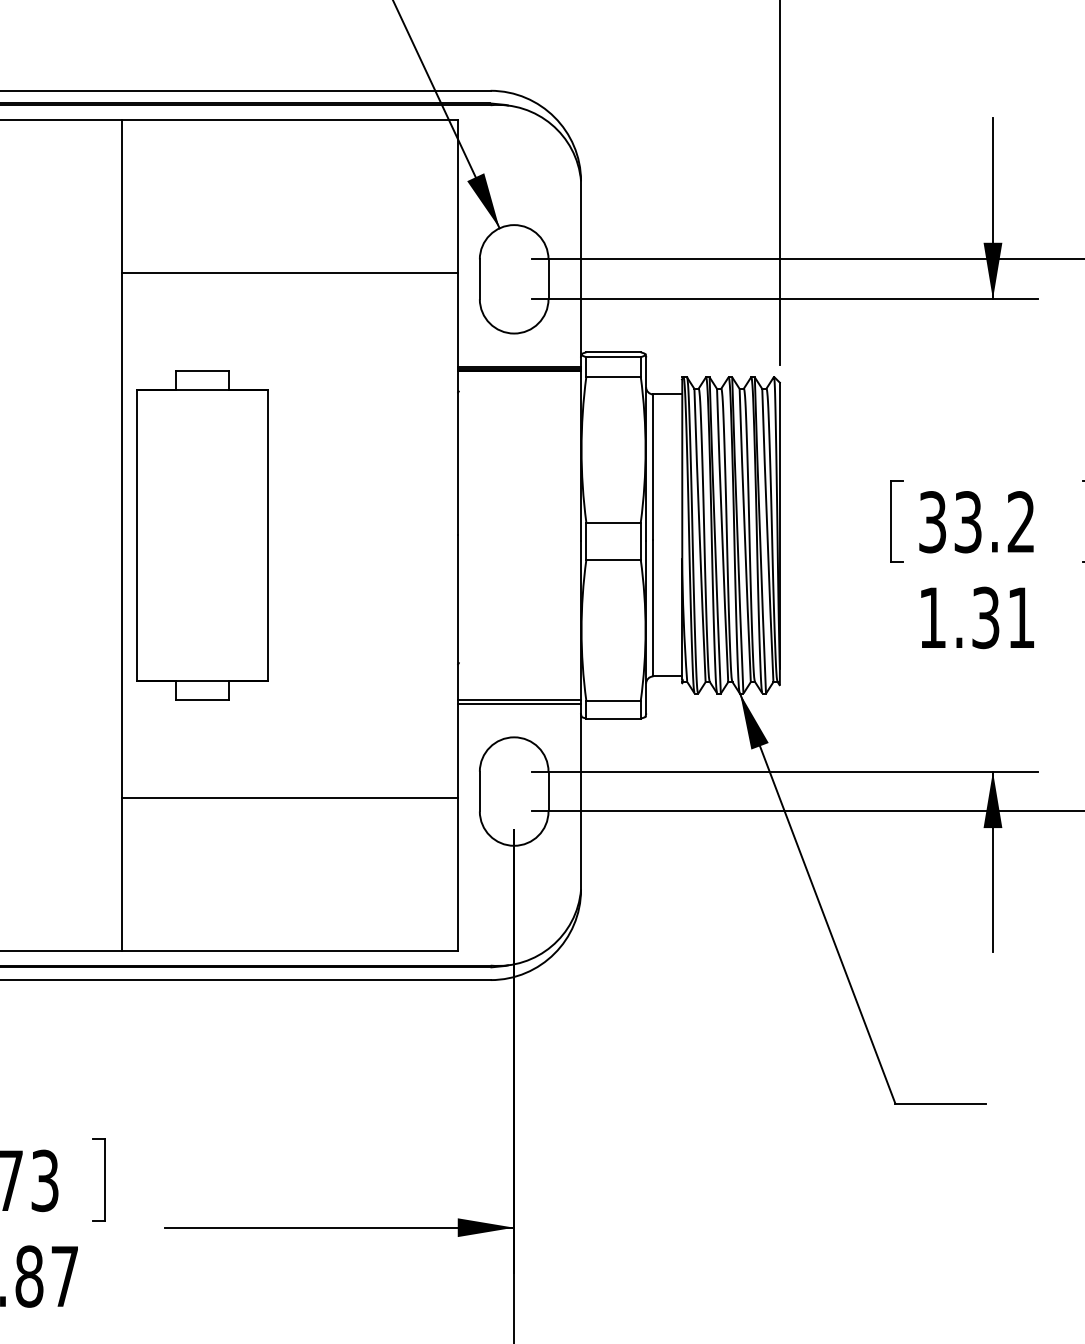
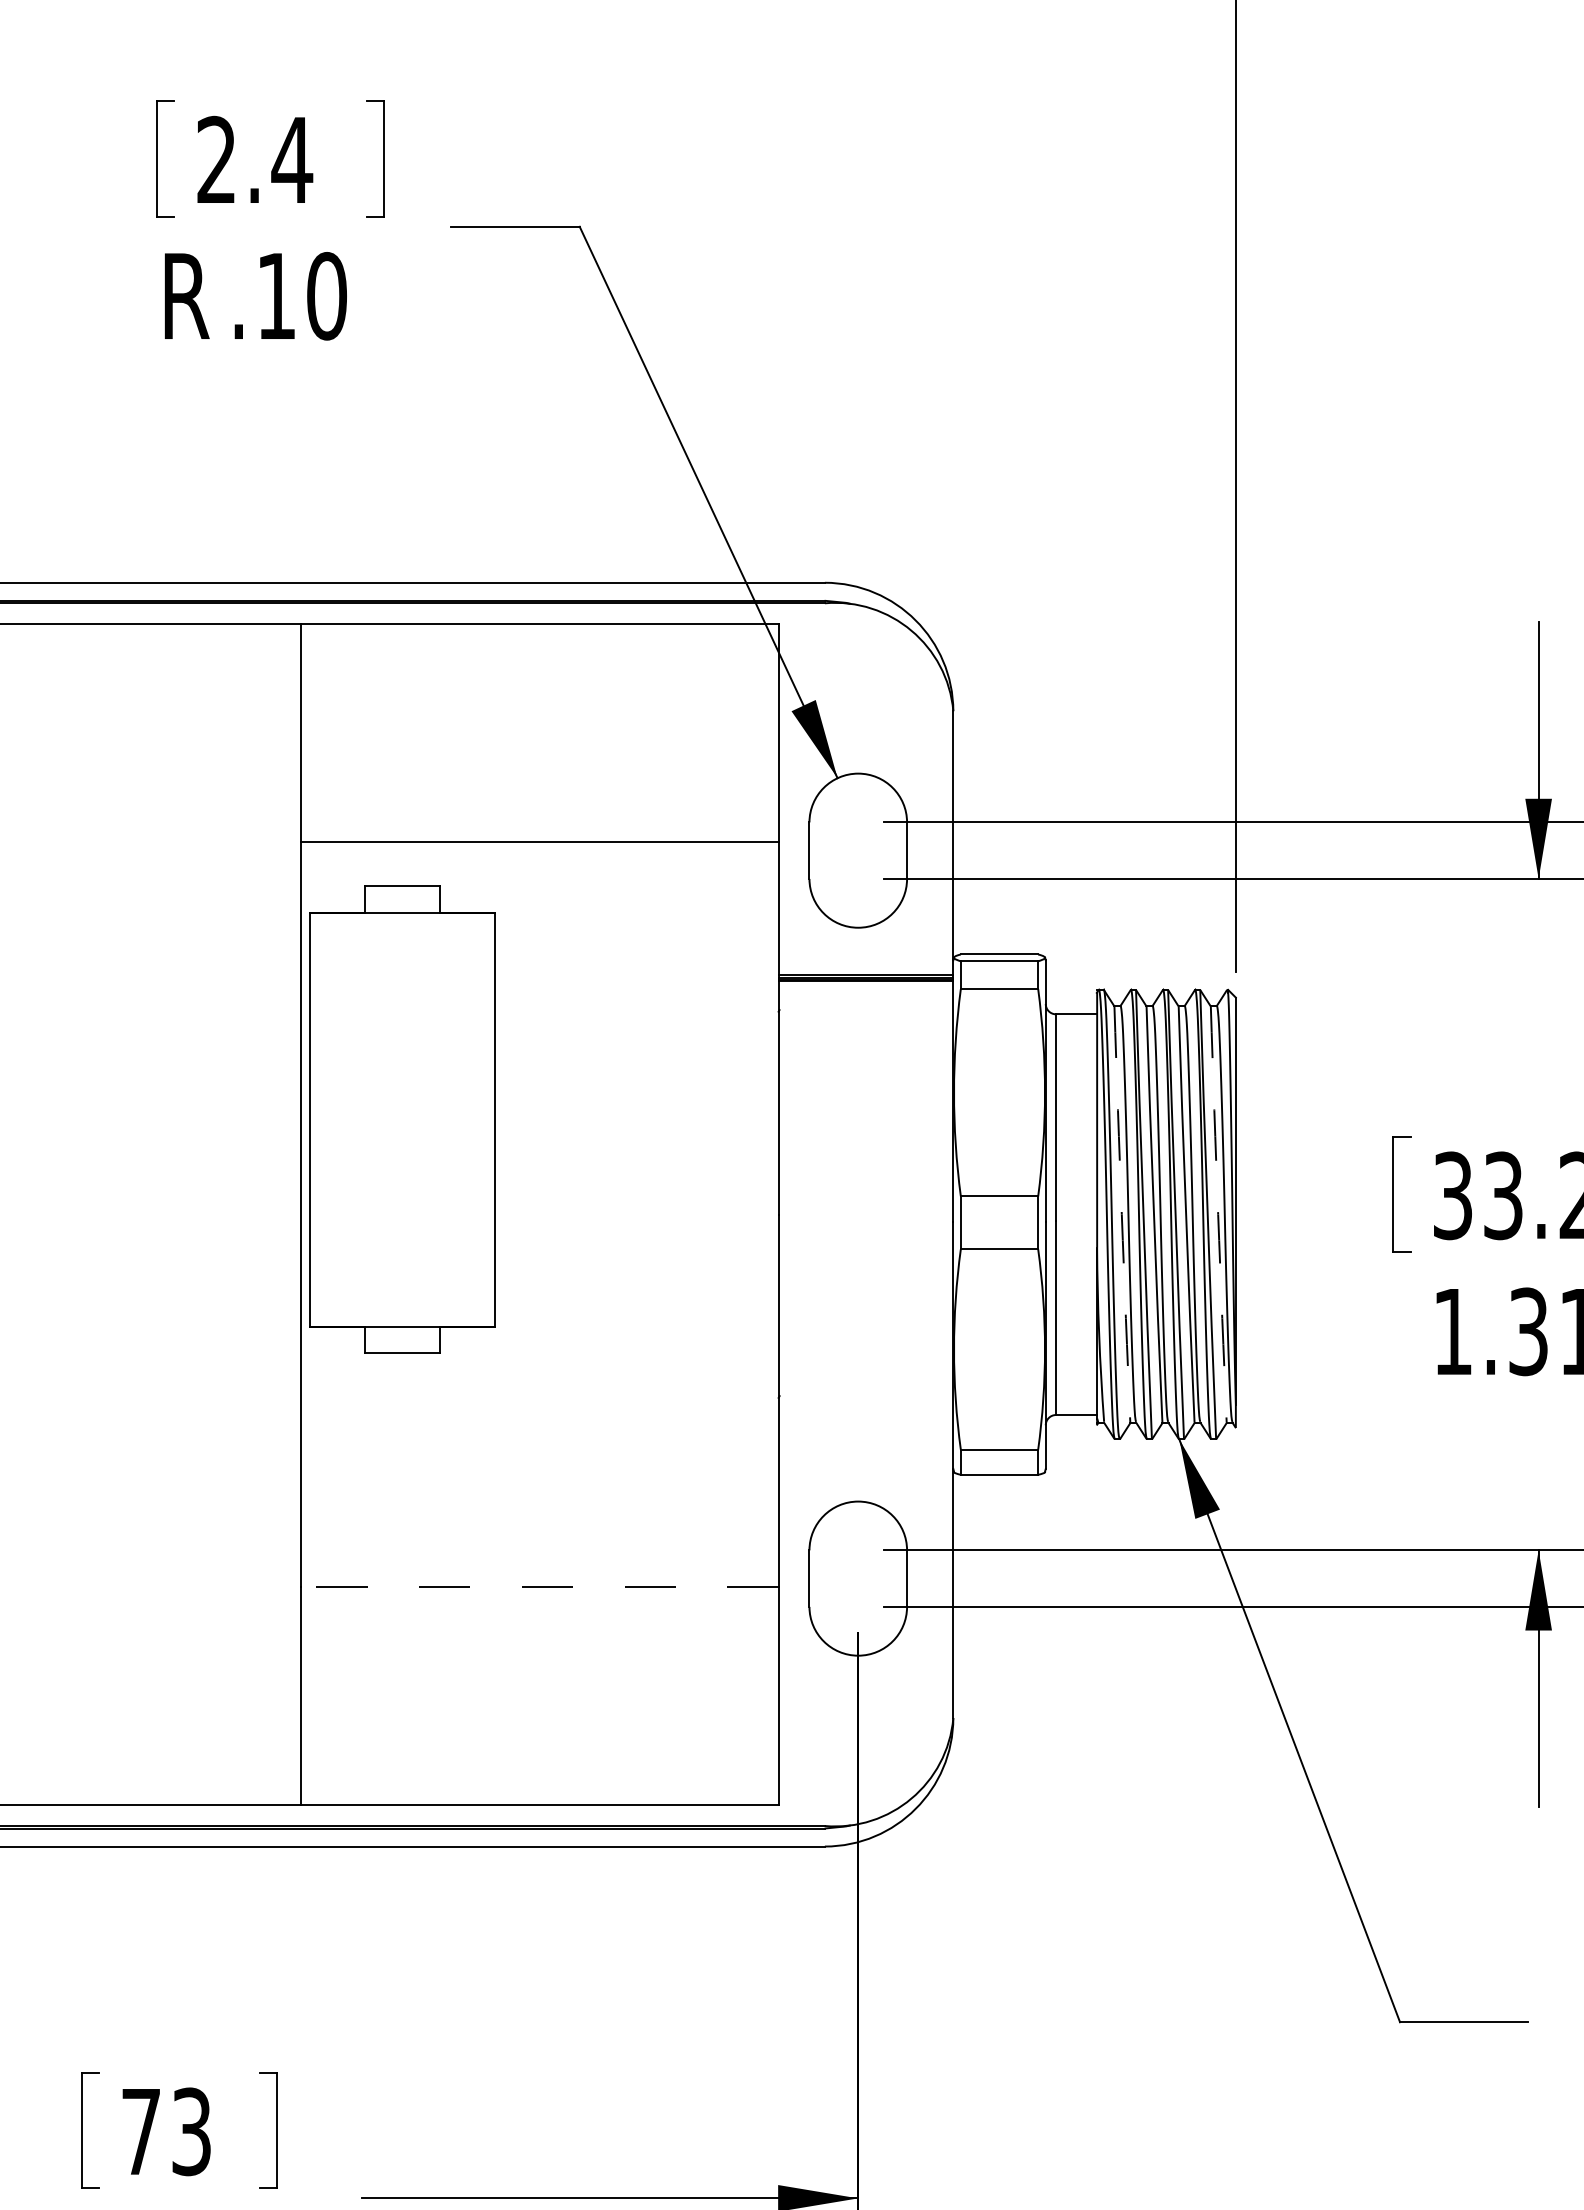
part: (202, 535) -> (402, 1119), moved
arc: (699, 535) -> (1121, 1214), solid -> dashed
arc: (767, 535) -> (1218, 1214), solid -> dashed
line: (519, 700) -> (865, 1448), removed
line: (519, 704) -> (865, 1454), removed
line: (289, 797) -> (539, 1587), solid -> dashed

